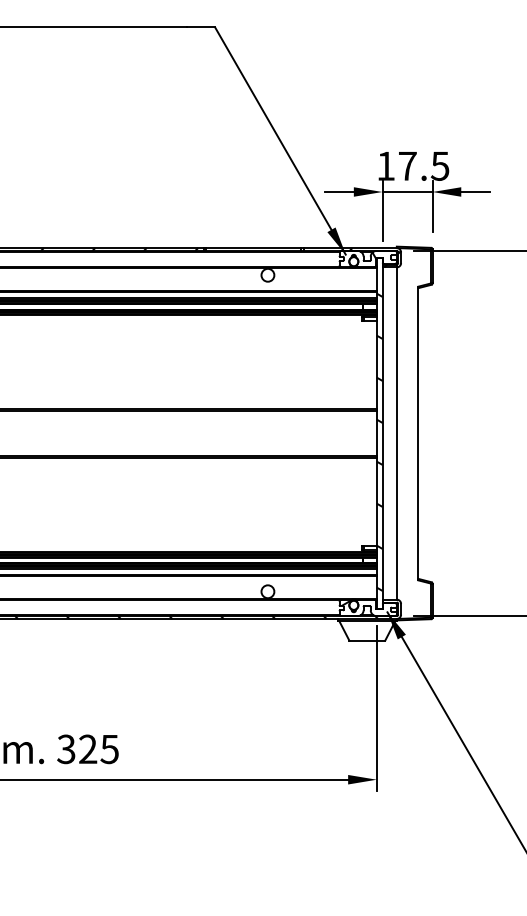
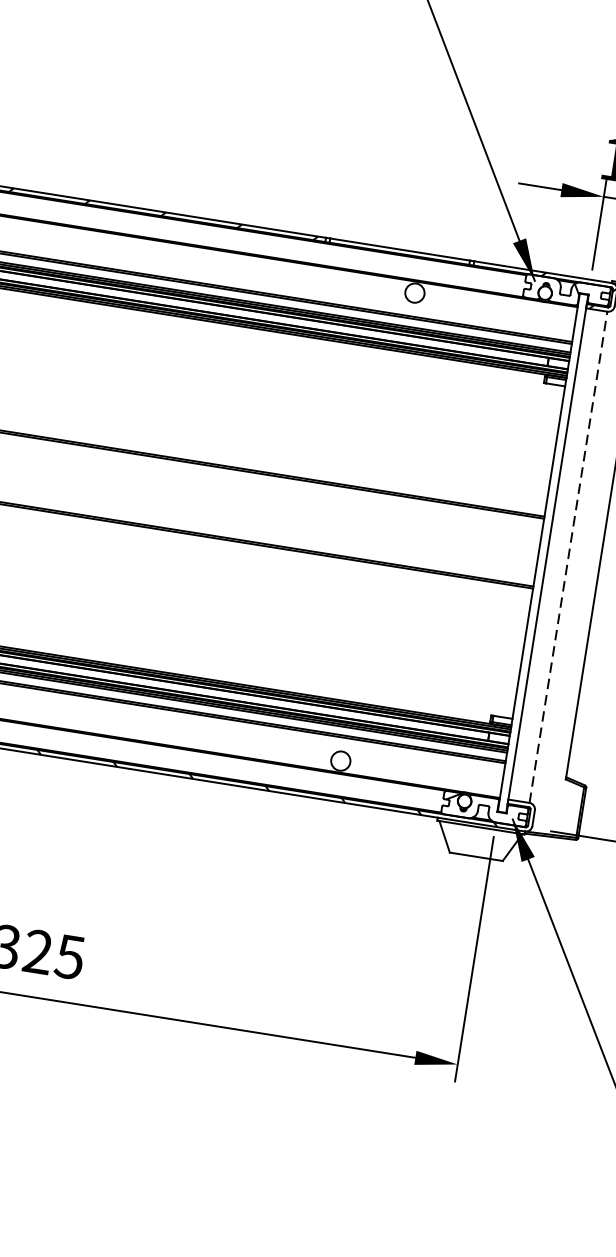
line: (396, 433) -> (567, 557), solid -> dashed
hatch: (379, 441) -> (540, 565), removed

